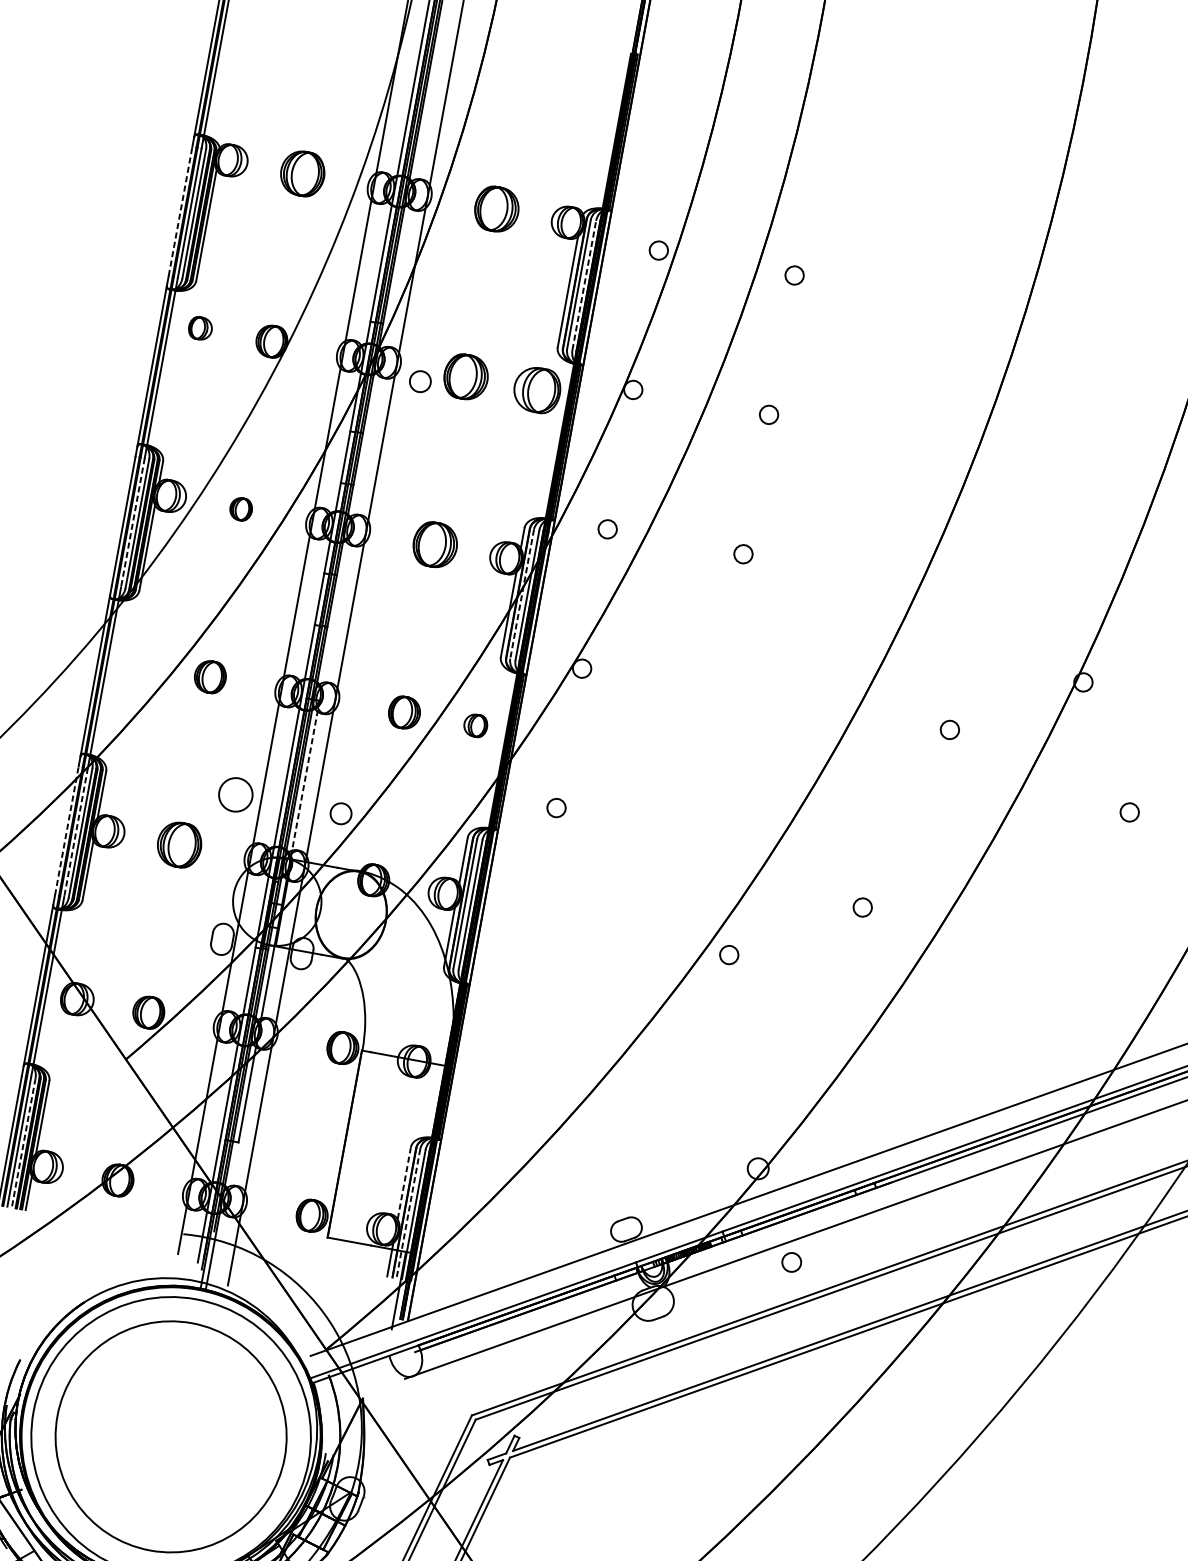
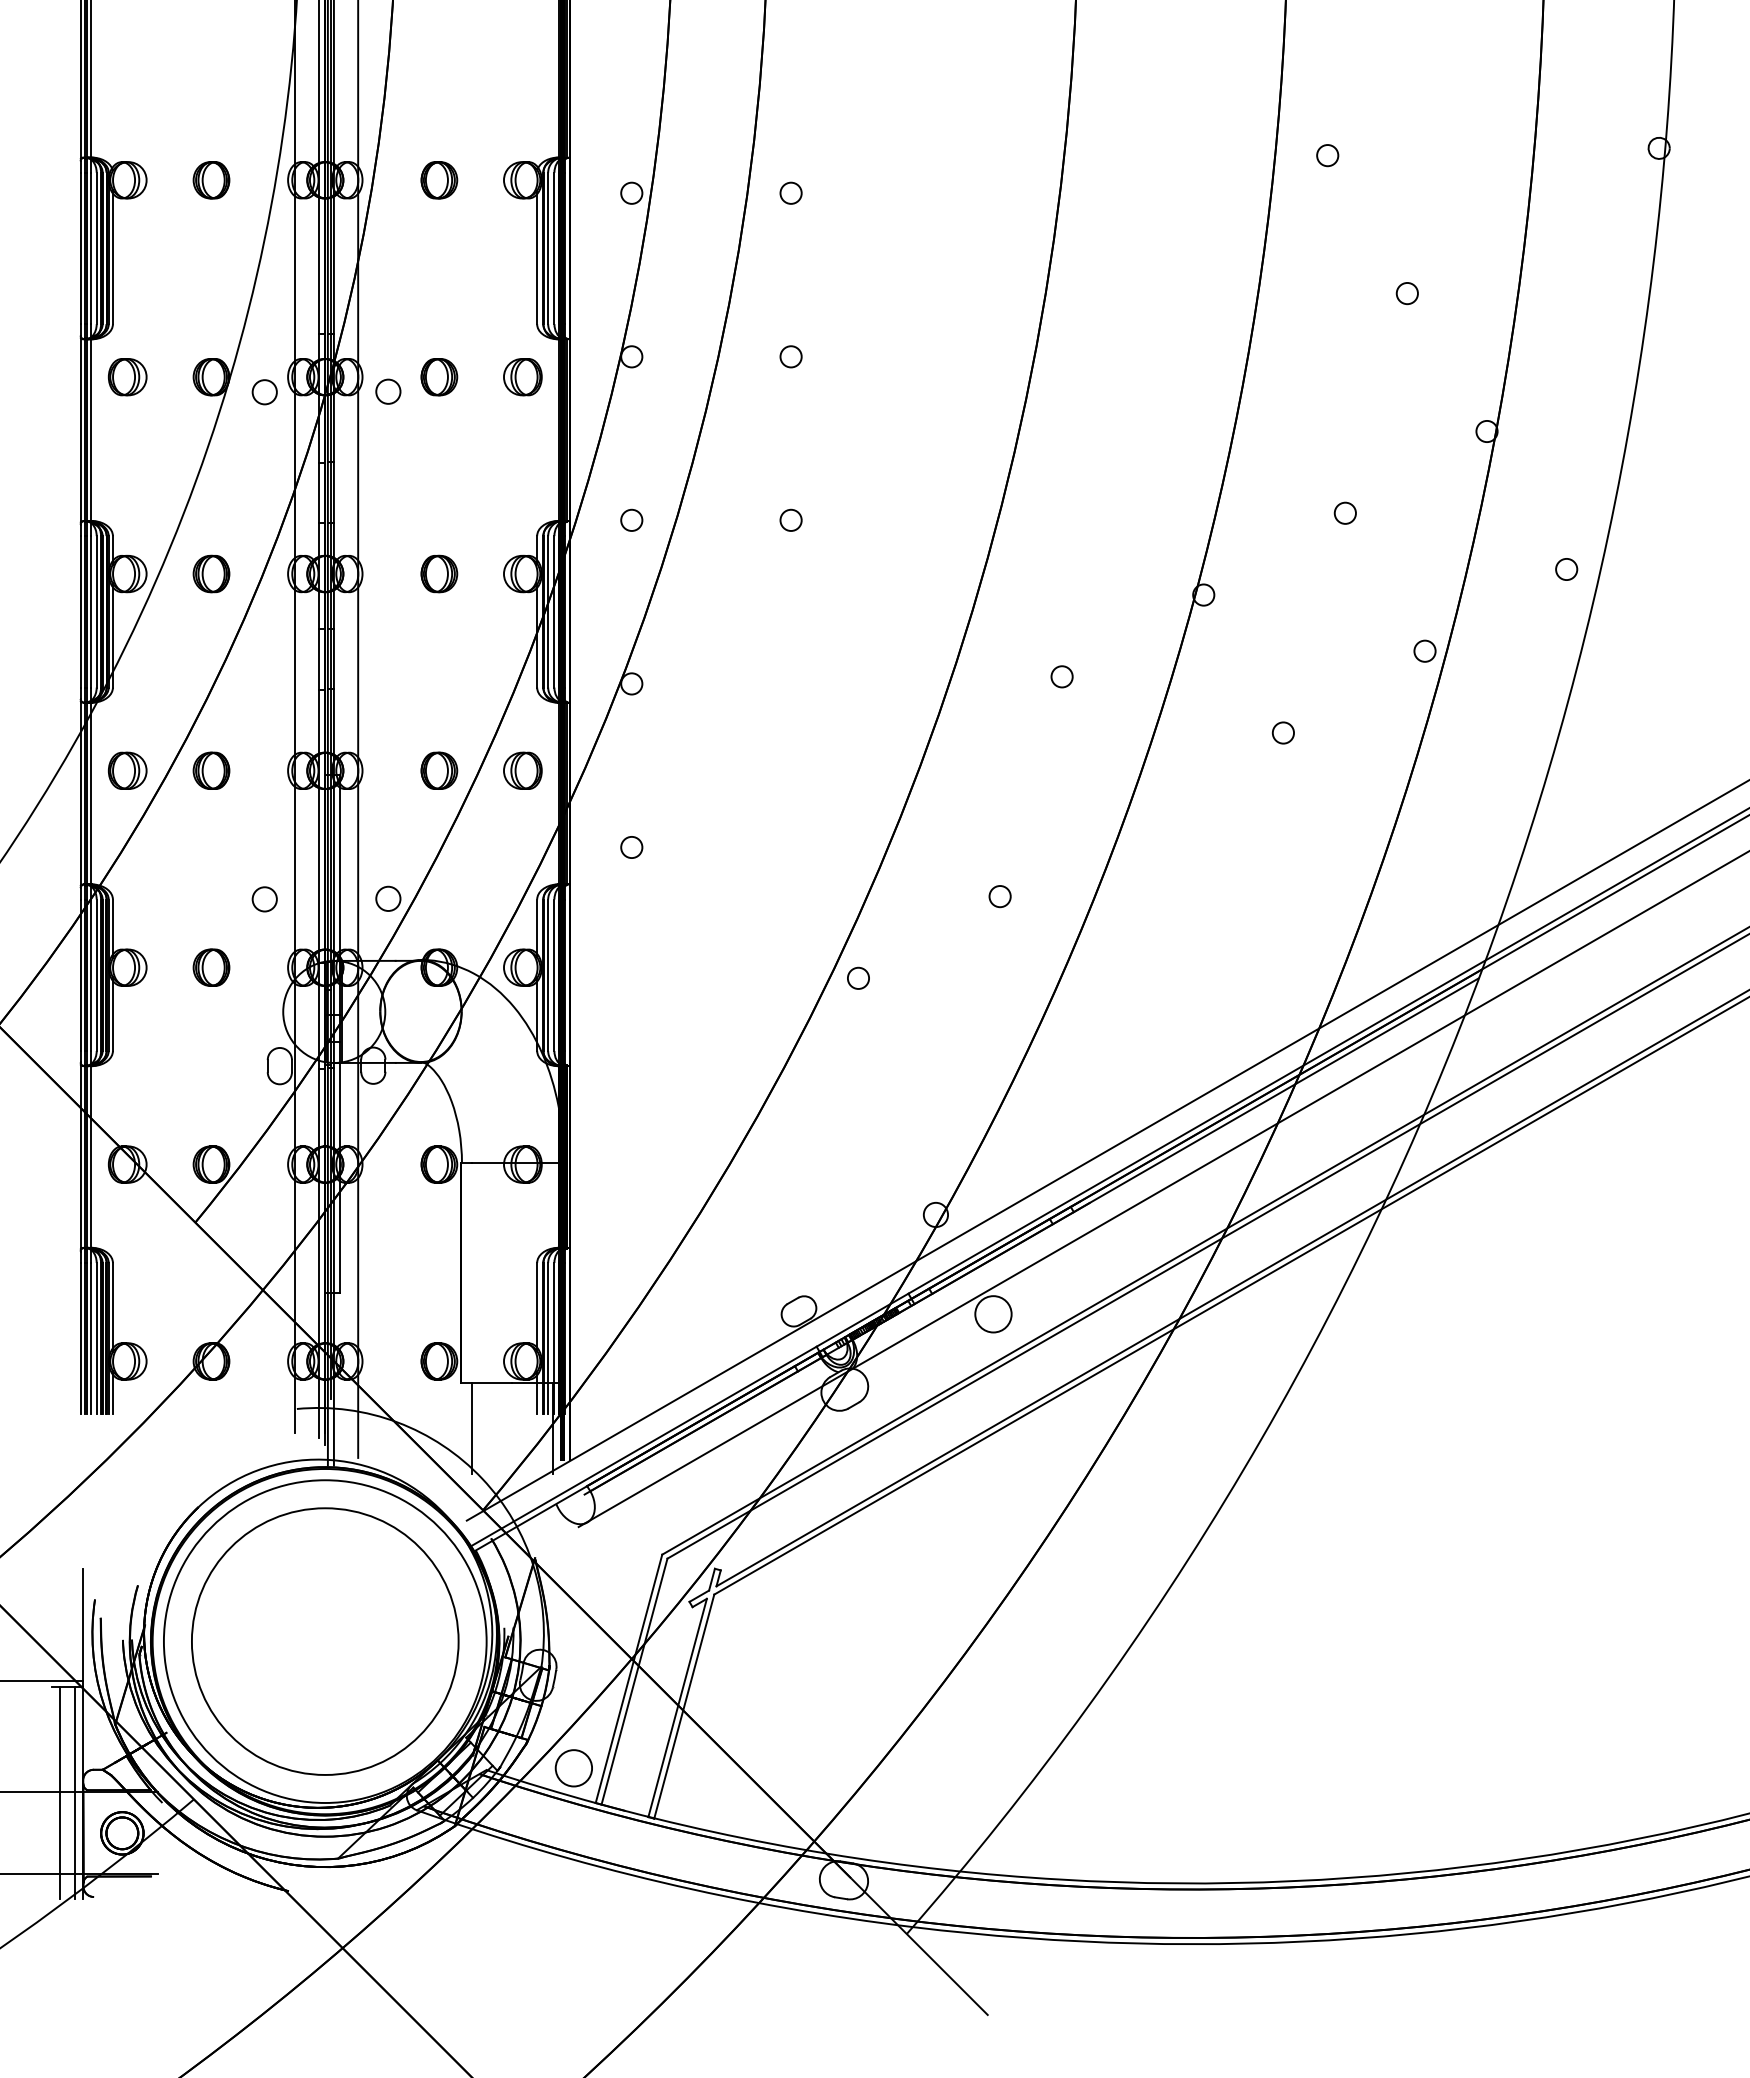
part: (302, 173) -> (211, 180), size x0.71
part: (496, 209) -> (439, 180), size x0.71
line: (180, 211) -> (80, 248), dashed -> solid
line: (584, 285) -> (554, 248), dashed -> solid
part: (200, 328) -> (127, 377), size x1.43
circle: (314, 362) -> (264, 392), added
part: (466, 377) -> (439, 377), size x0.71
part: (536, 390) -> (522, 377), size x0.71
part: (241, 508) -> (211, 573), size x1.43
line: (133, 522) -> (91, 611), dashed -> solid
part: (435, 544) -> (439, 573), size x0.71
line: (522, 593) -> (548, 611), dashed -> solid
part: (138, 663) -> (127, 770), added
part: (475, 725) -> (522, 770), size x1.43
line: (305, 780) -> (340, 868), dashed -> solid
circle: (235, 794) -> (264, 899), size x0.62
line: (66, 830) -> (80, 975), dashed -> solid
line: (76, 832) -> (91, 975), dashed -> solid
part: (179, 844) -> (211, 967), size x0.71
line: (23, 1142) -> (96, 1338), dashed -> solid
line: (404, 1185) -> (537, 1307), dashed -> solid
line: (408, 1213) -> (548, 1338), dashed -> solid
circle: (791, 1262) -> (993, 1314), size x1.67
line: (329, 1277) -> (471, 1427), added

